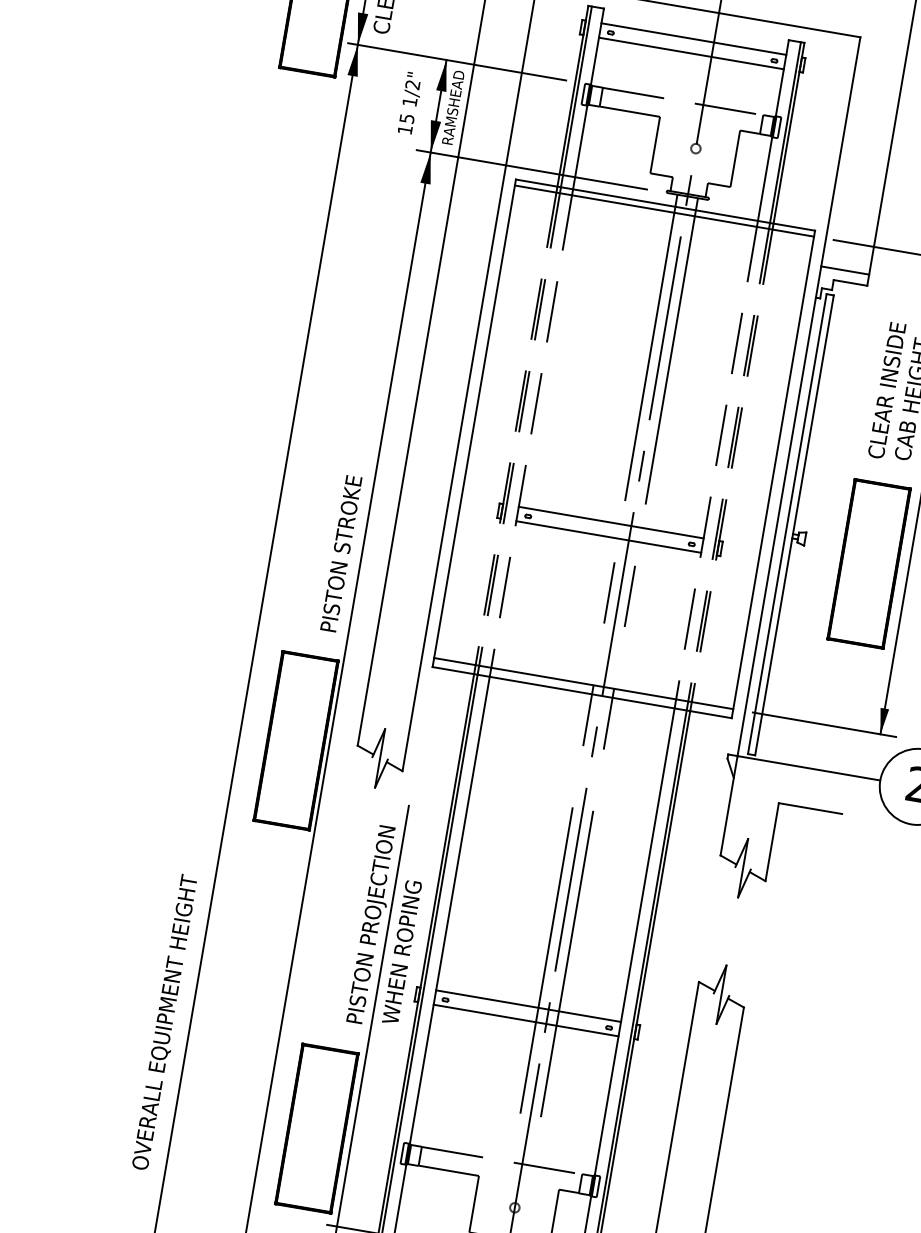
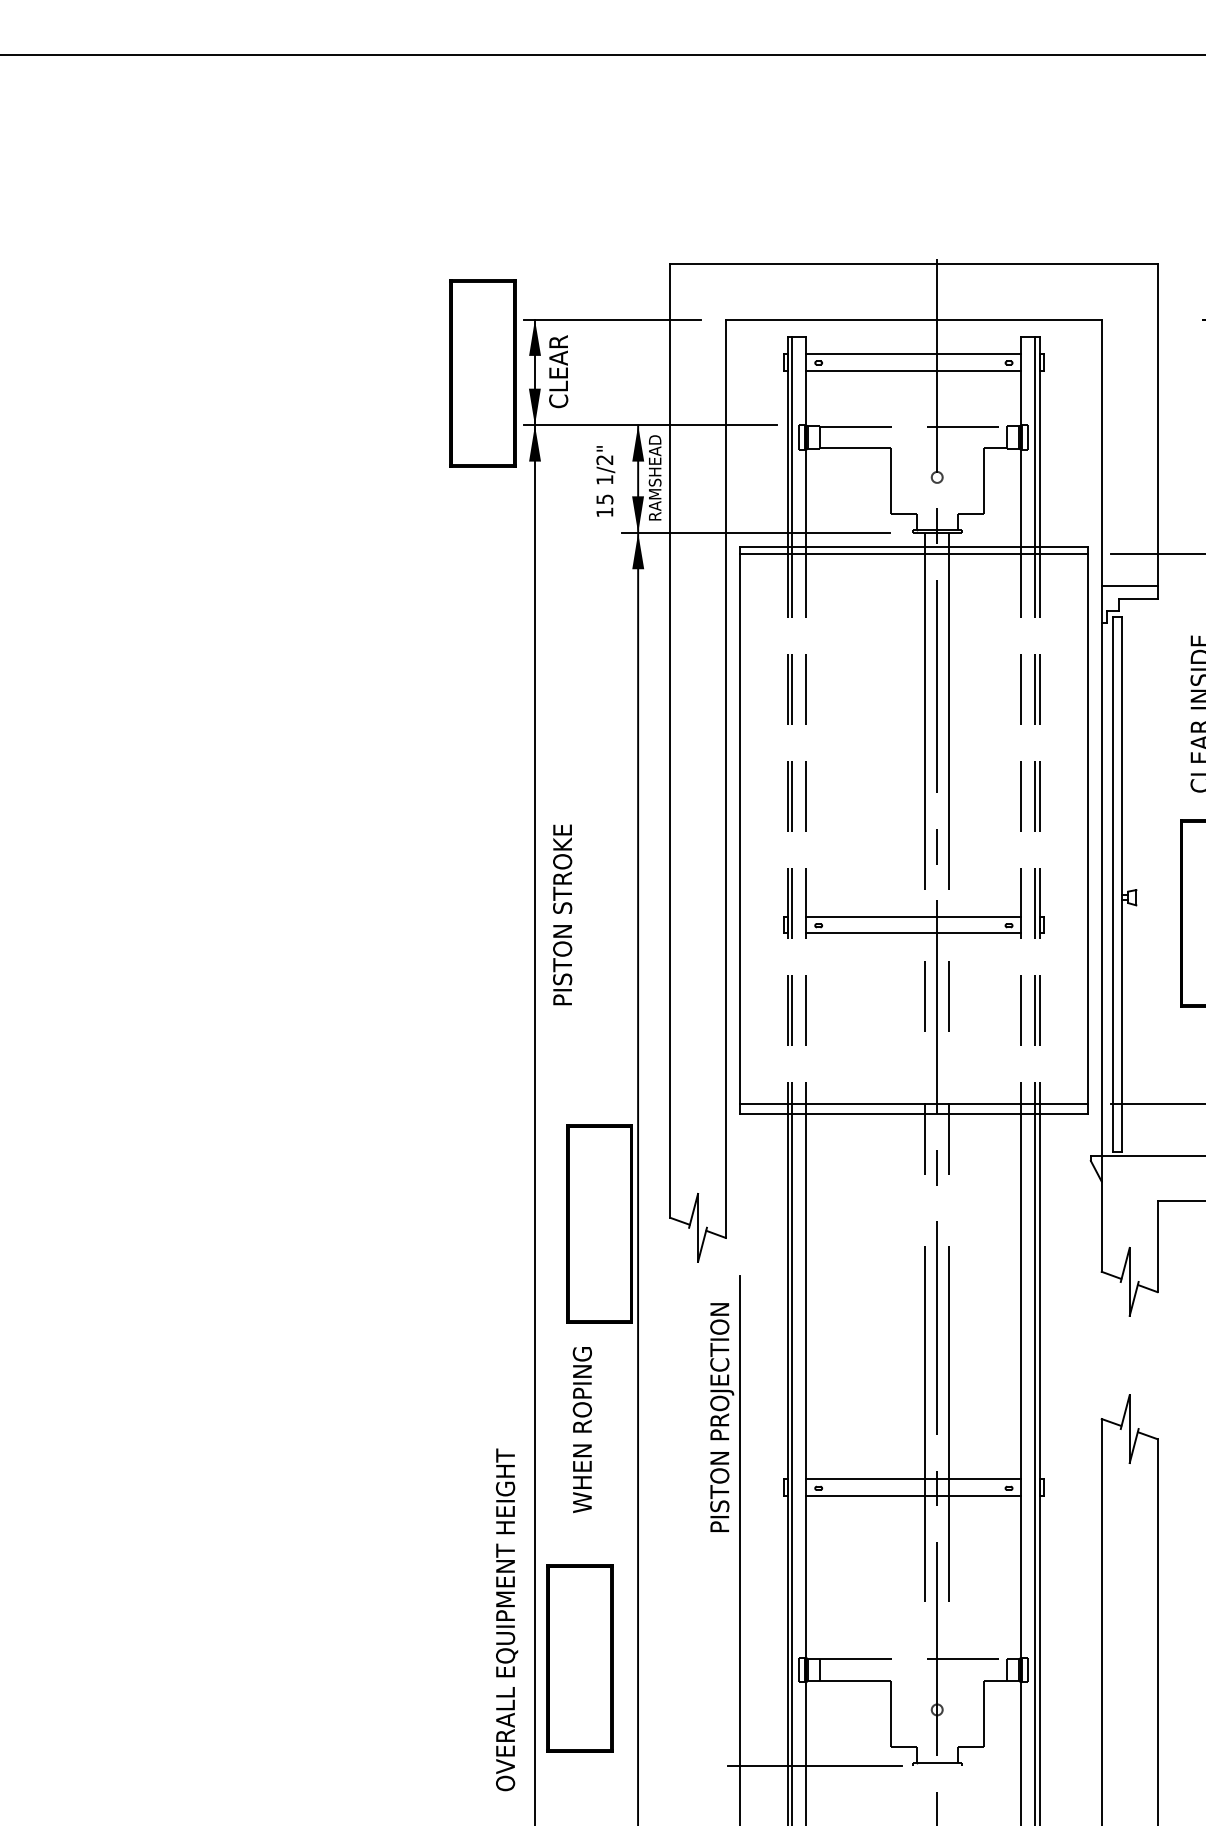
text: (341, 553) -> (562, 914), moved
text: (401, 952) -> (581, 1430), moved
text: (166, 1022) -> (507, 1619), moved
part: (316, 1128) -> (579, 1658), moved

